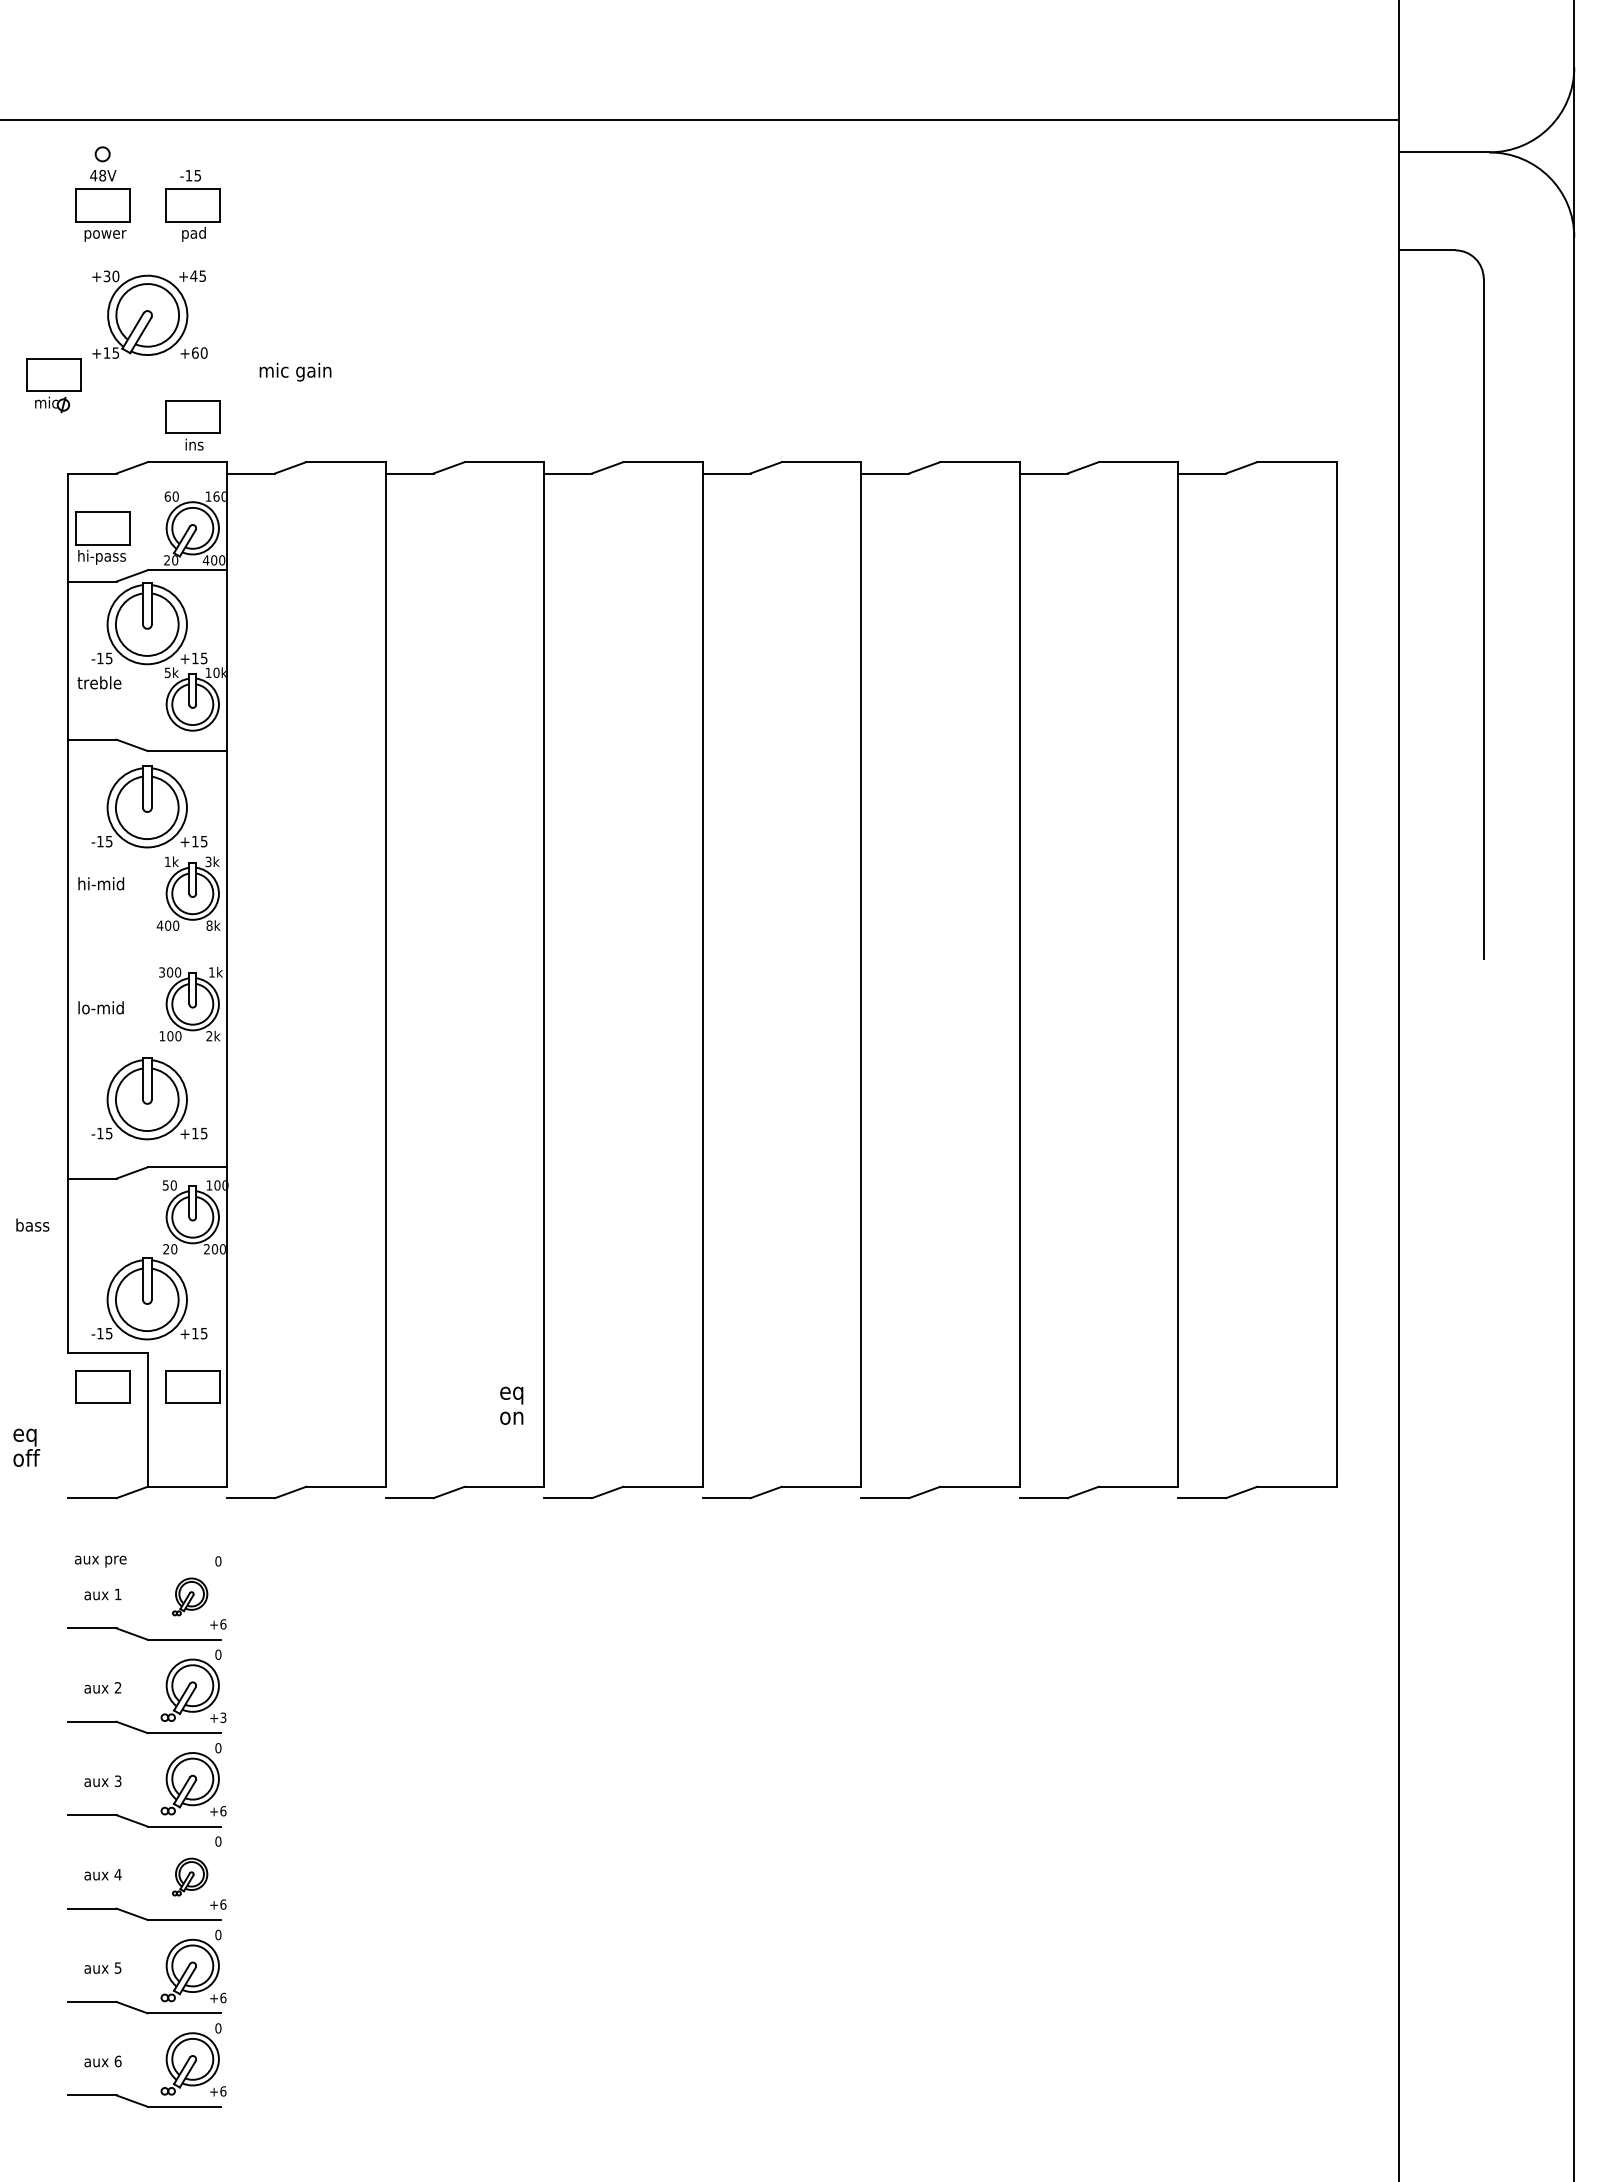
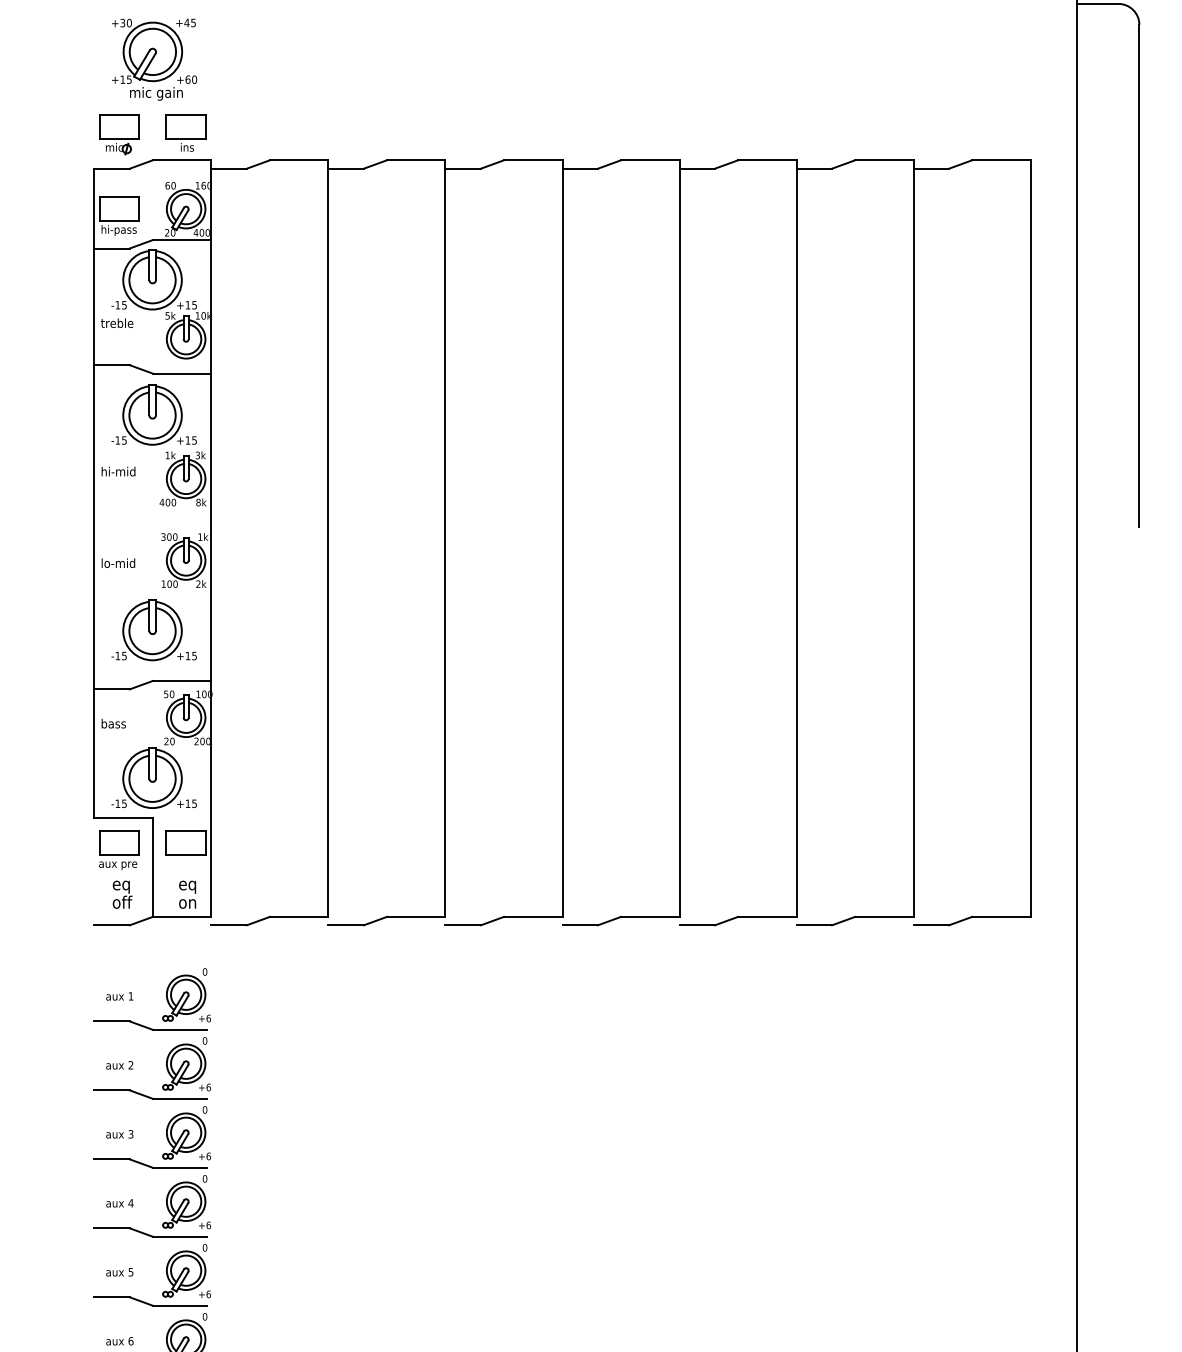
text: (295, 371) -> (156, 93), moved
part: (53, 385) -> (119, 134), moved
text: (32, 1224) -> (113, 723), moved
text: (511, 1405) -> (187, 894), moved
text: (26, 1447) -> (122, 894), moved
text: (100, 1561) -> (118, 865), moved
part: (189, 1596) -> (183, 997), size x1.67
text: (223, 1717) -> (208, 1087), +3 -> +6
part: (189, 1876) -> (183, 1204), size x1.67

